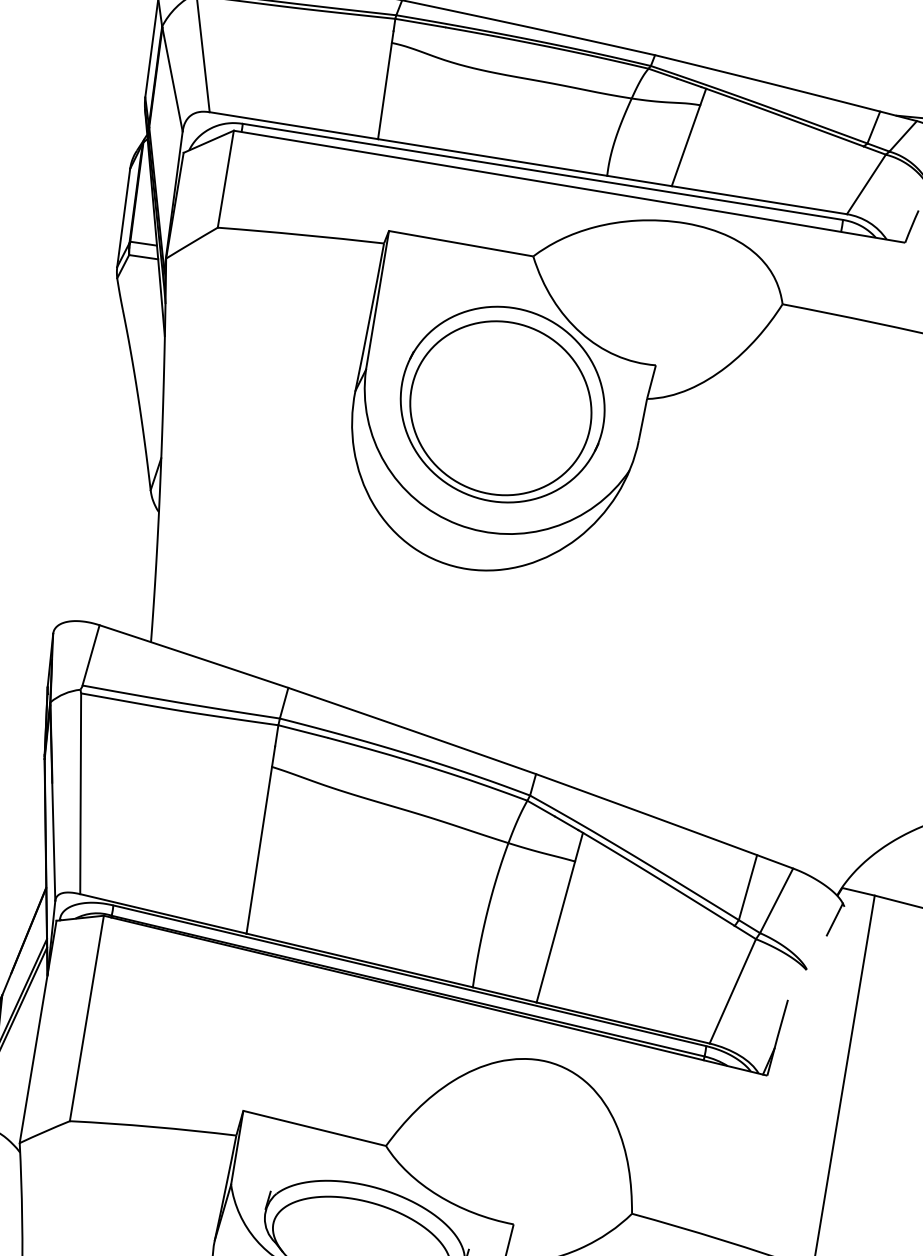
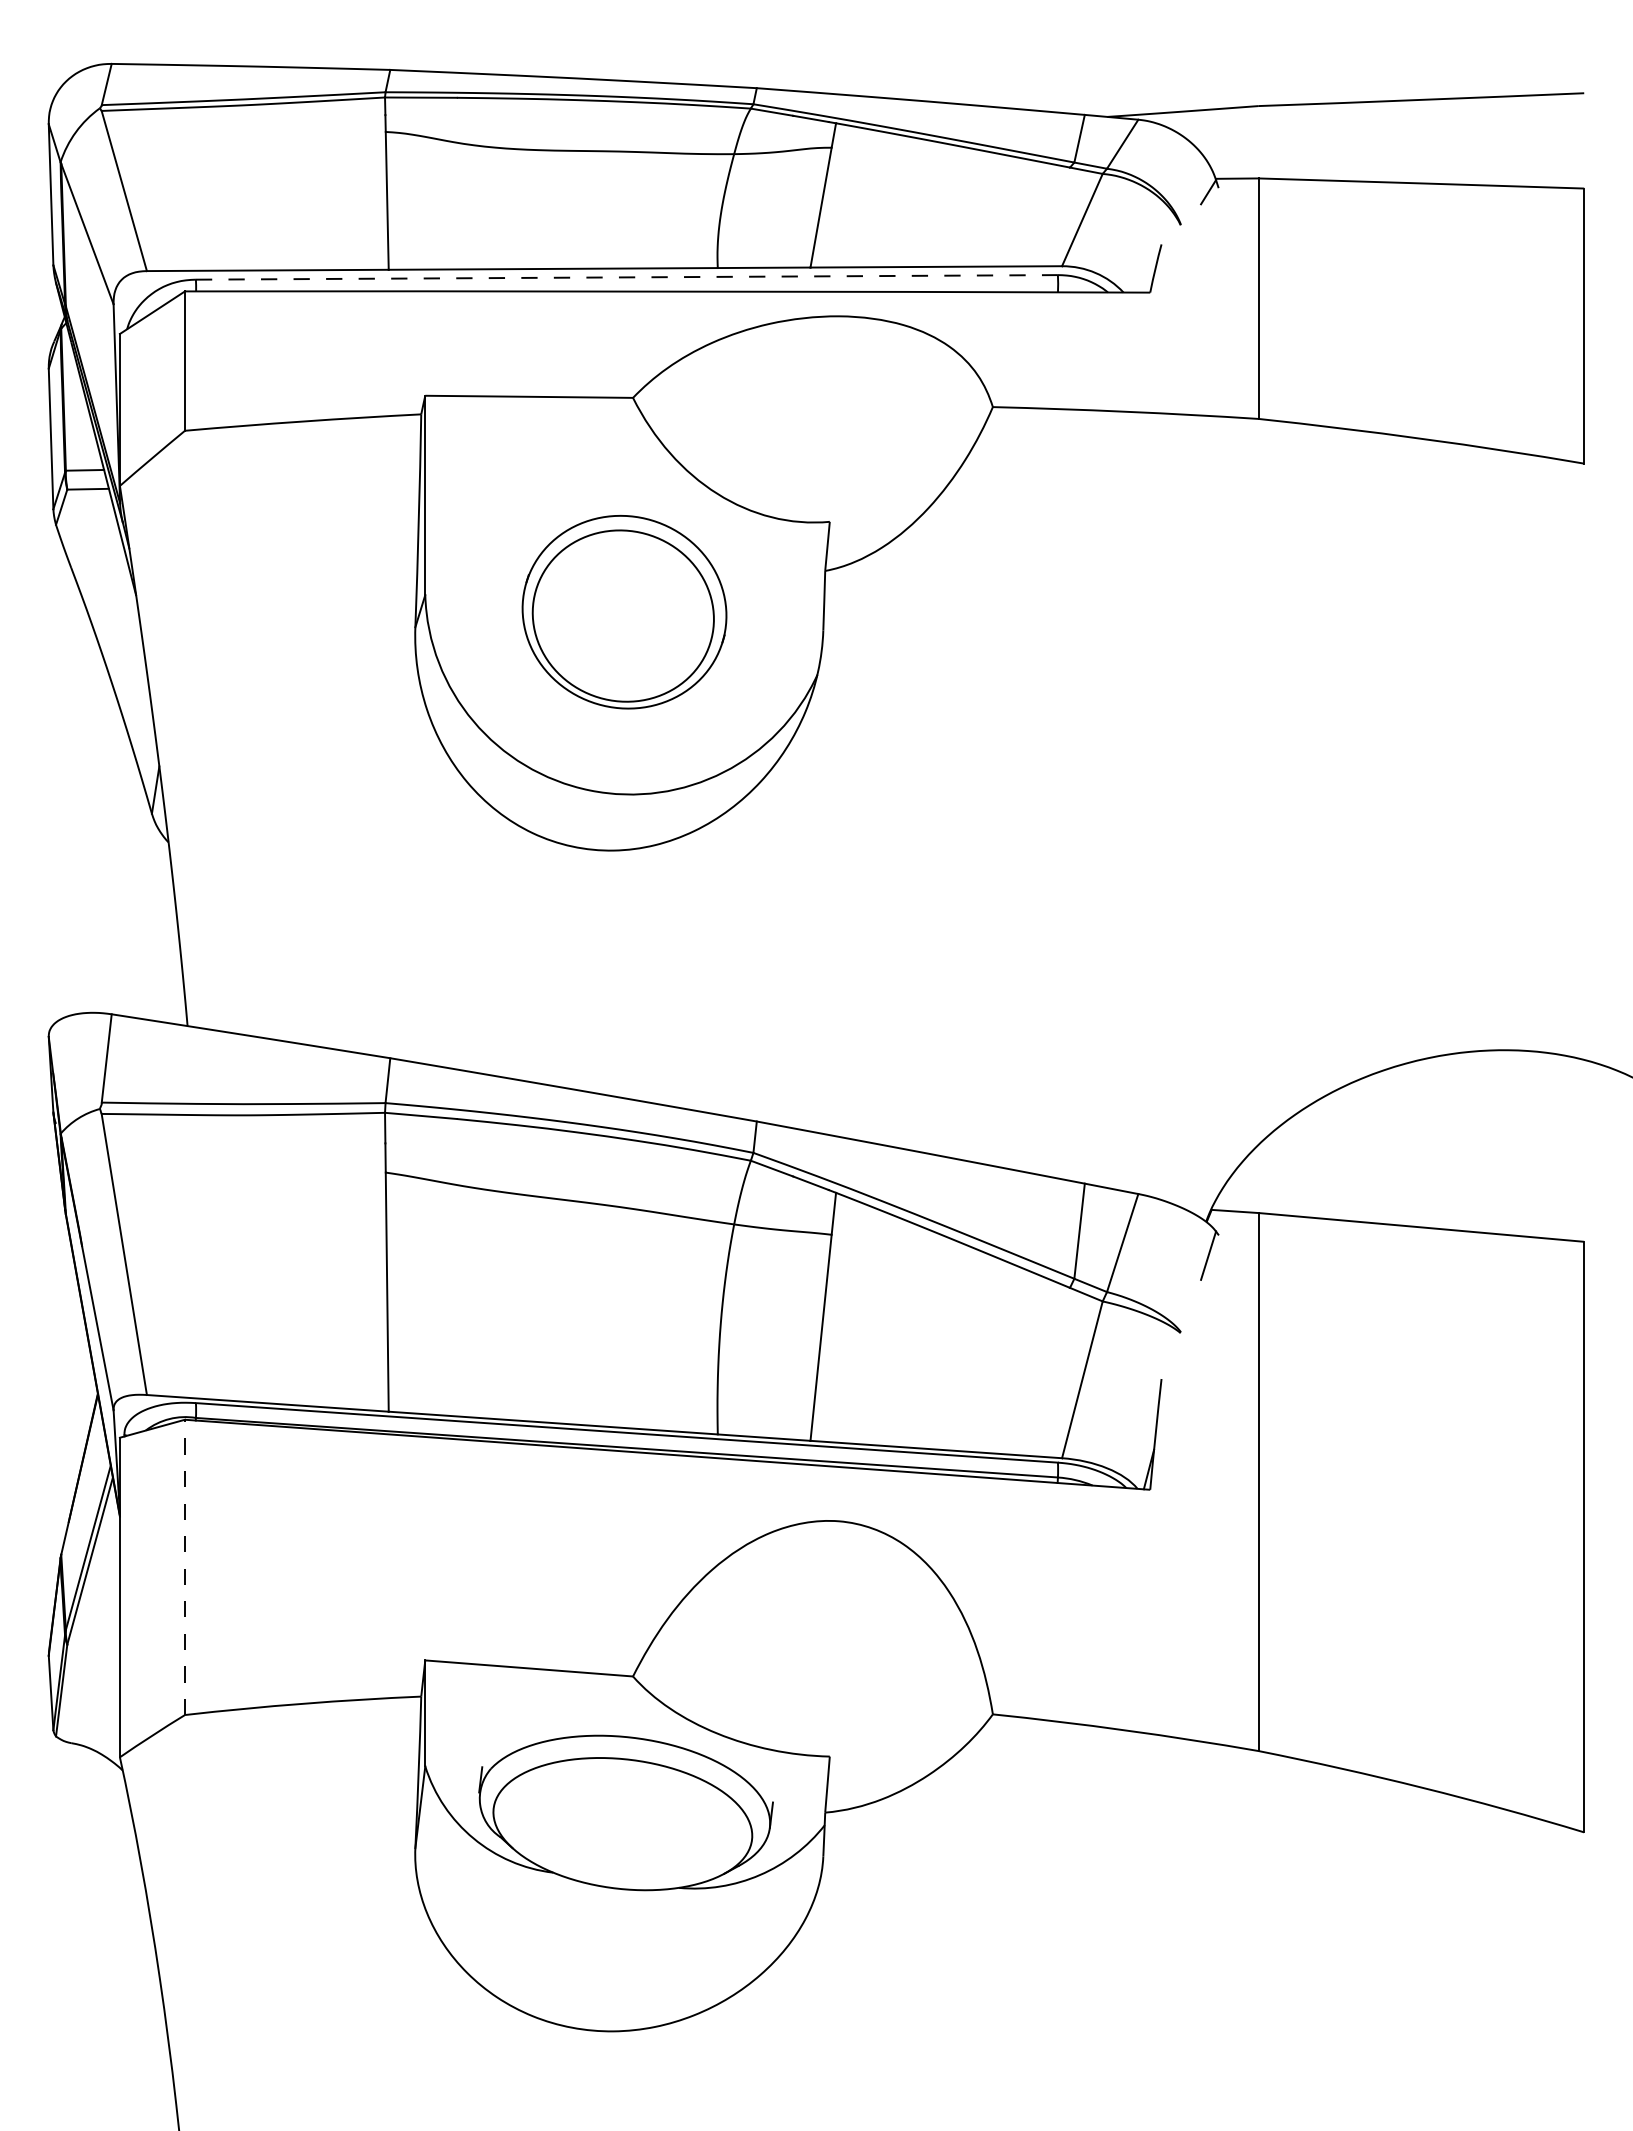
line: (542, 171) -> (626, 277), solid -> dashed
part: (502, 404) -> (624, 611), size x0.7
line: (87, 1018) -> (185, 1567), solid -> dashed

